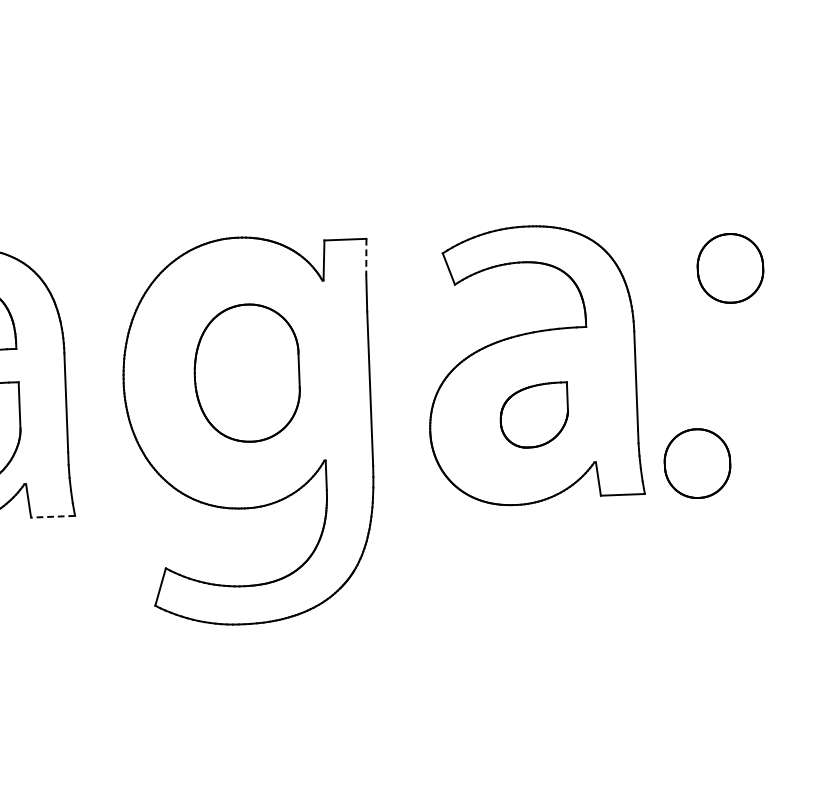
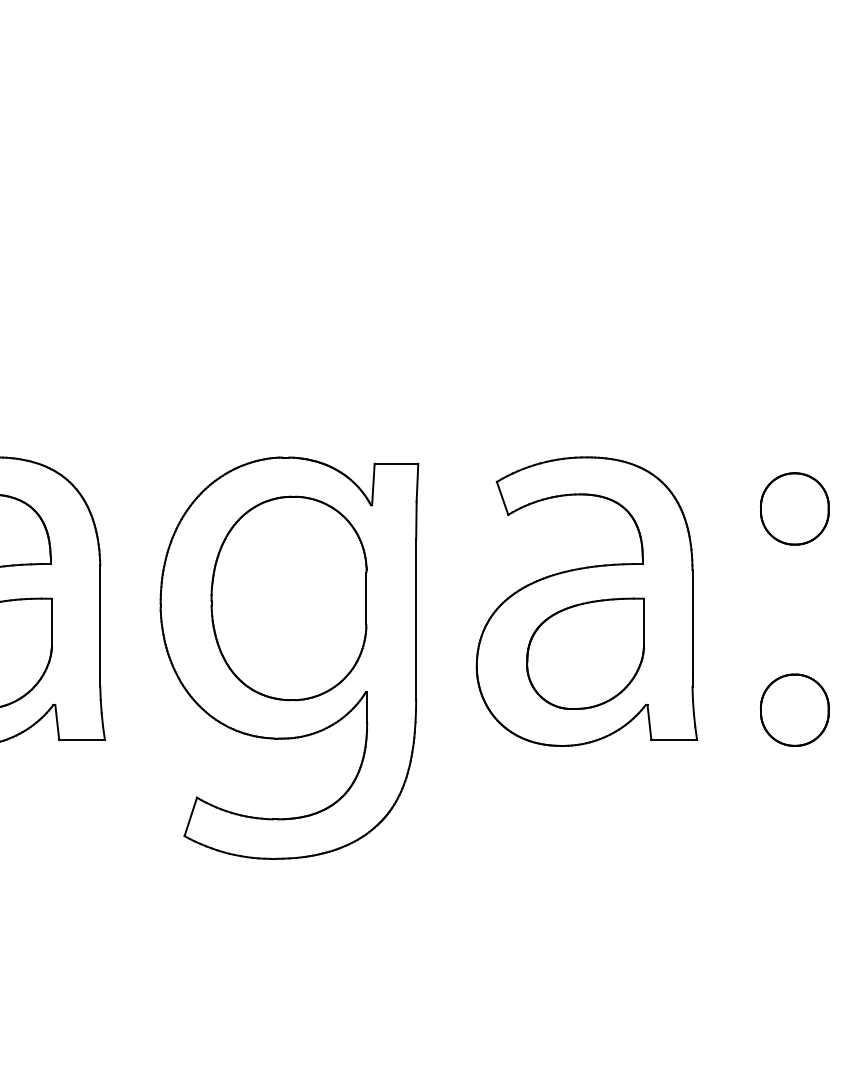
line: (366, 256) -> (417, 482), dashed -> solid
part: (246, 373) -> (288, 598), size x1.43
part: (534, 415) -> (585, 653), size x1.67
part: (697, 462) -> (794, 709), moved
line: (53, 516) -> (82, 739), dashed -> solid

